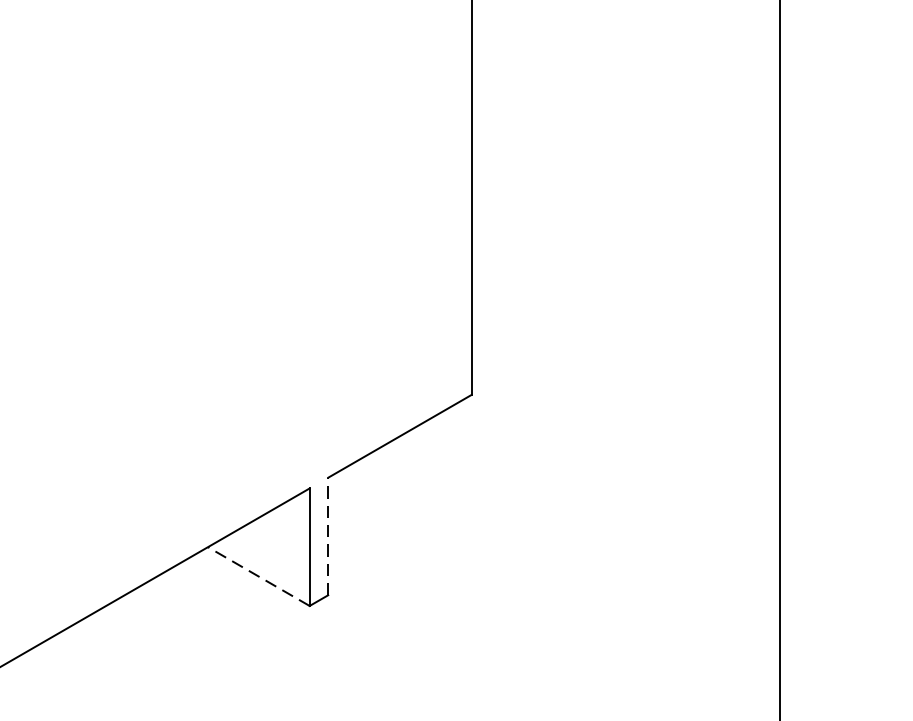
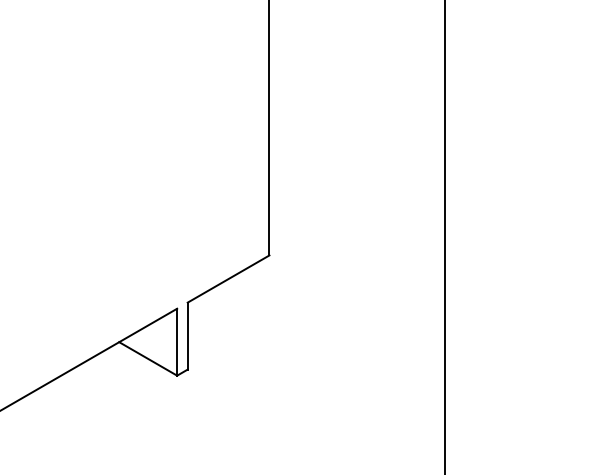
line: (327, 535) -> (187, 335), dashed -> solid
line: (257, 575) -> (147, 358), dashed -> solid

